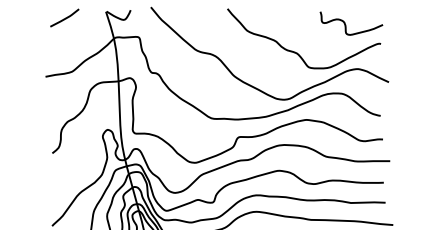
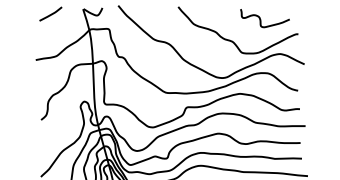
curve: (346, 25) -> (261, 19), moved

